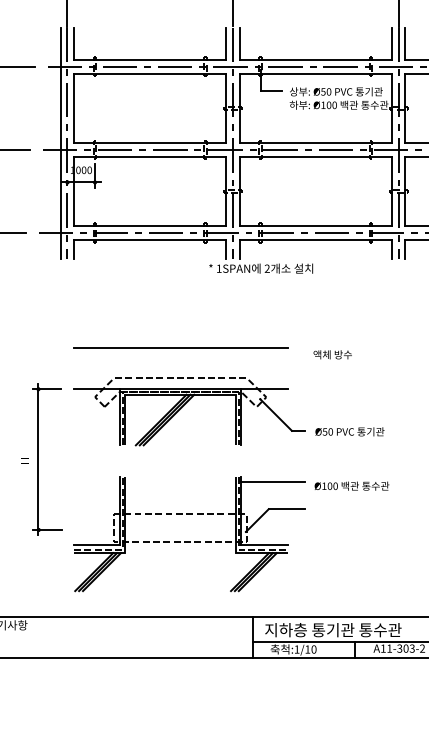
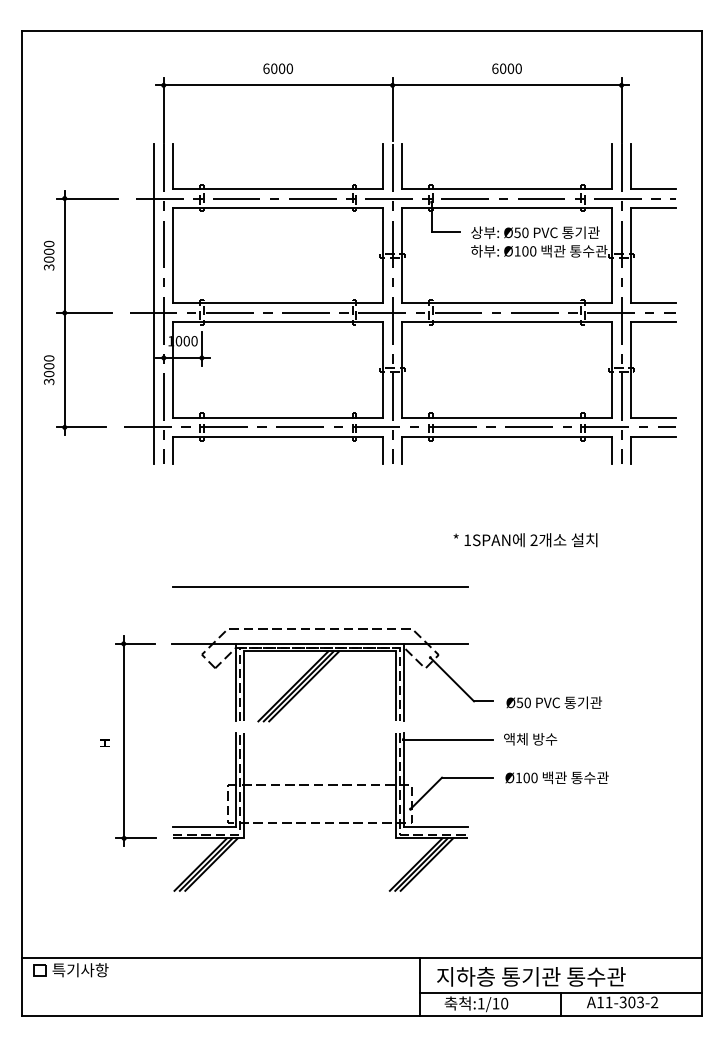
text: (261, 268) -> (525, 540), moved
text: (332, 354) -> (530, 739), moved
part: (189, 541) -> (332, 822), moved

